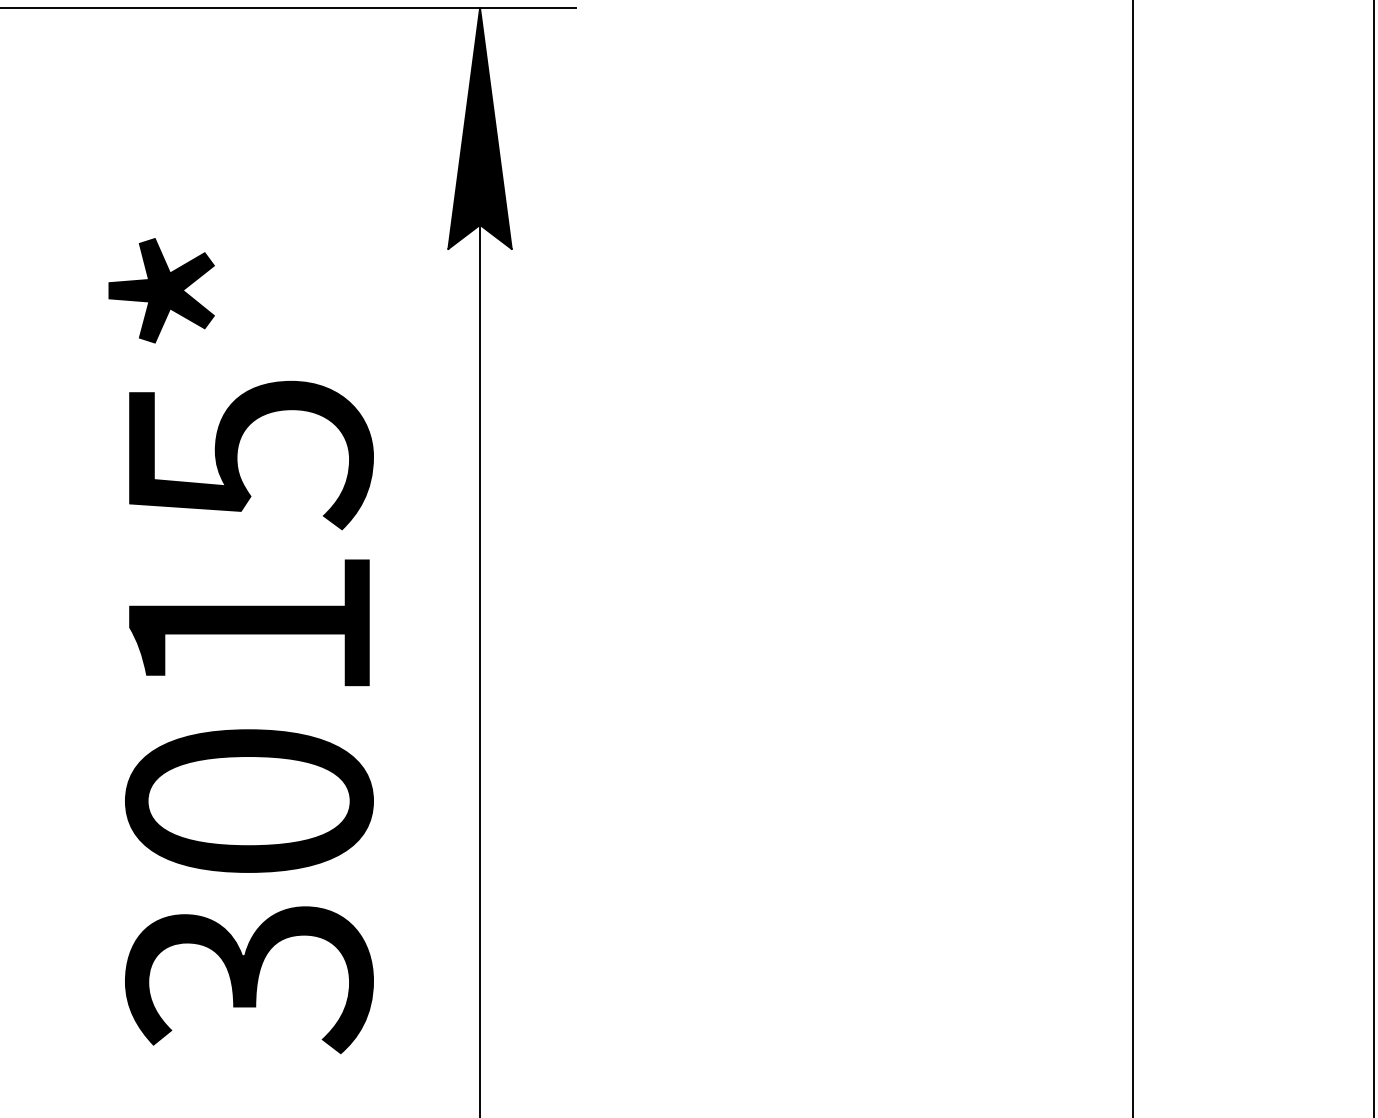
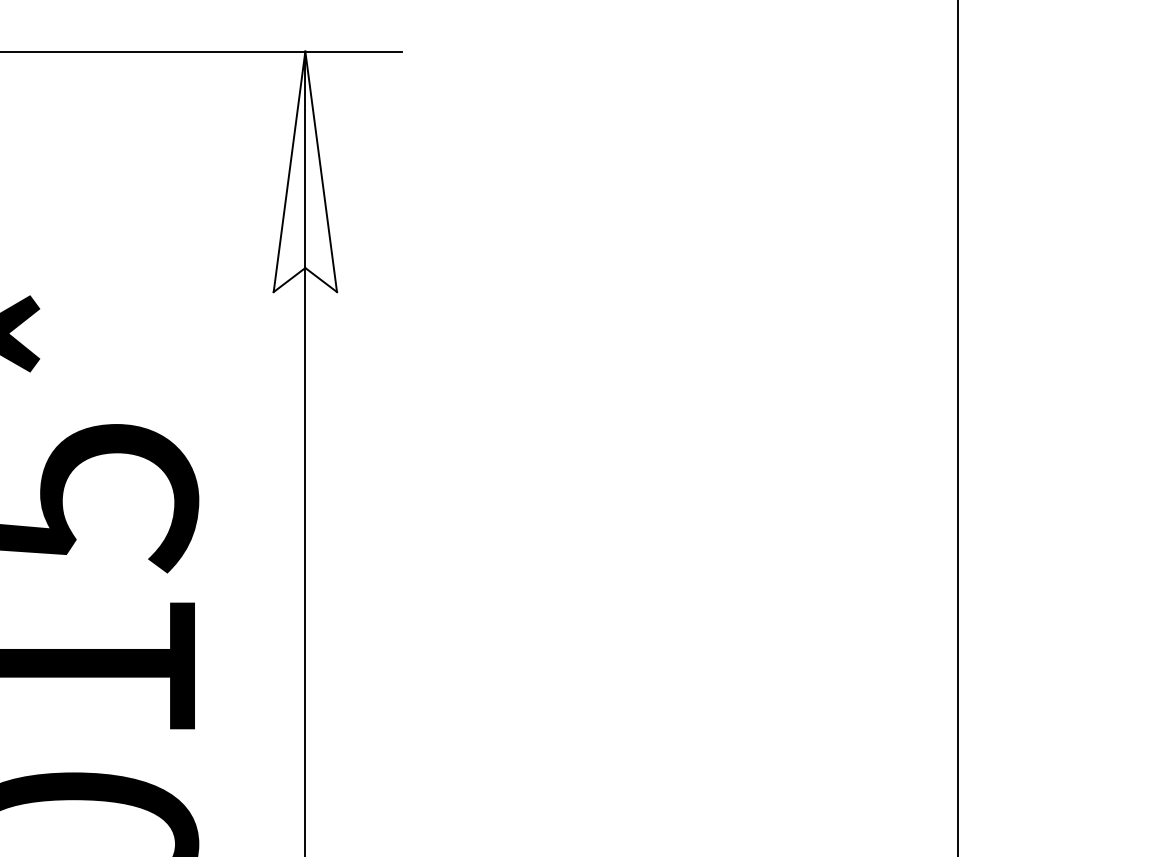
fill: (479, 128) -> (304, 171), removed

